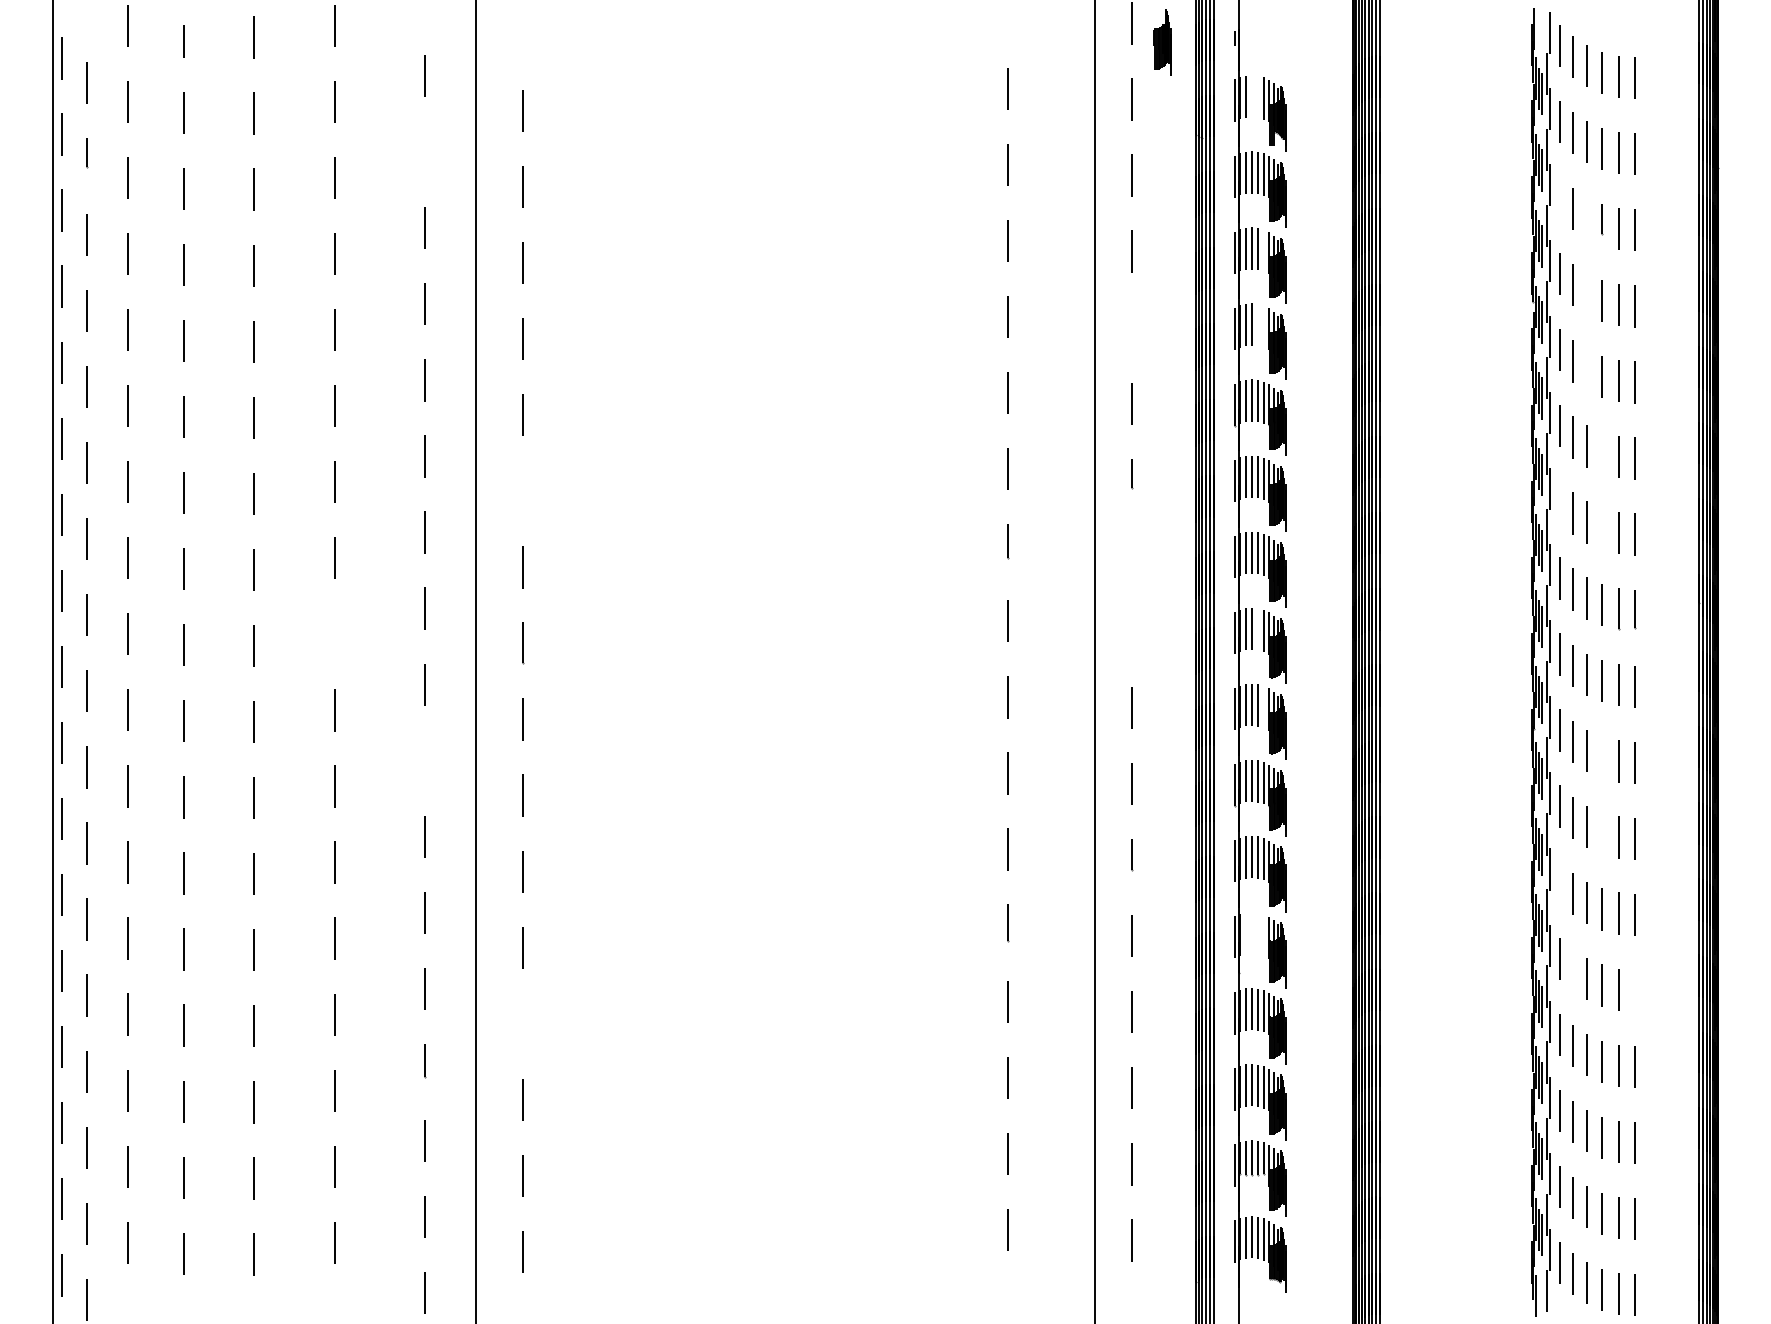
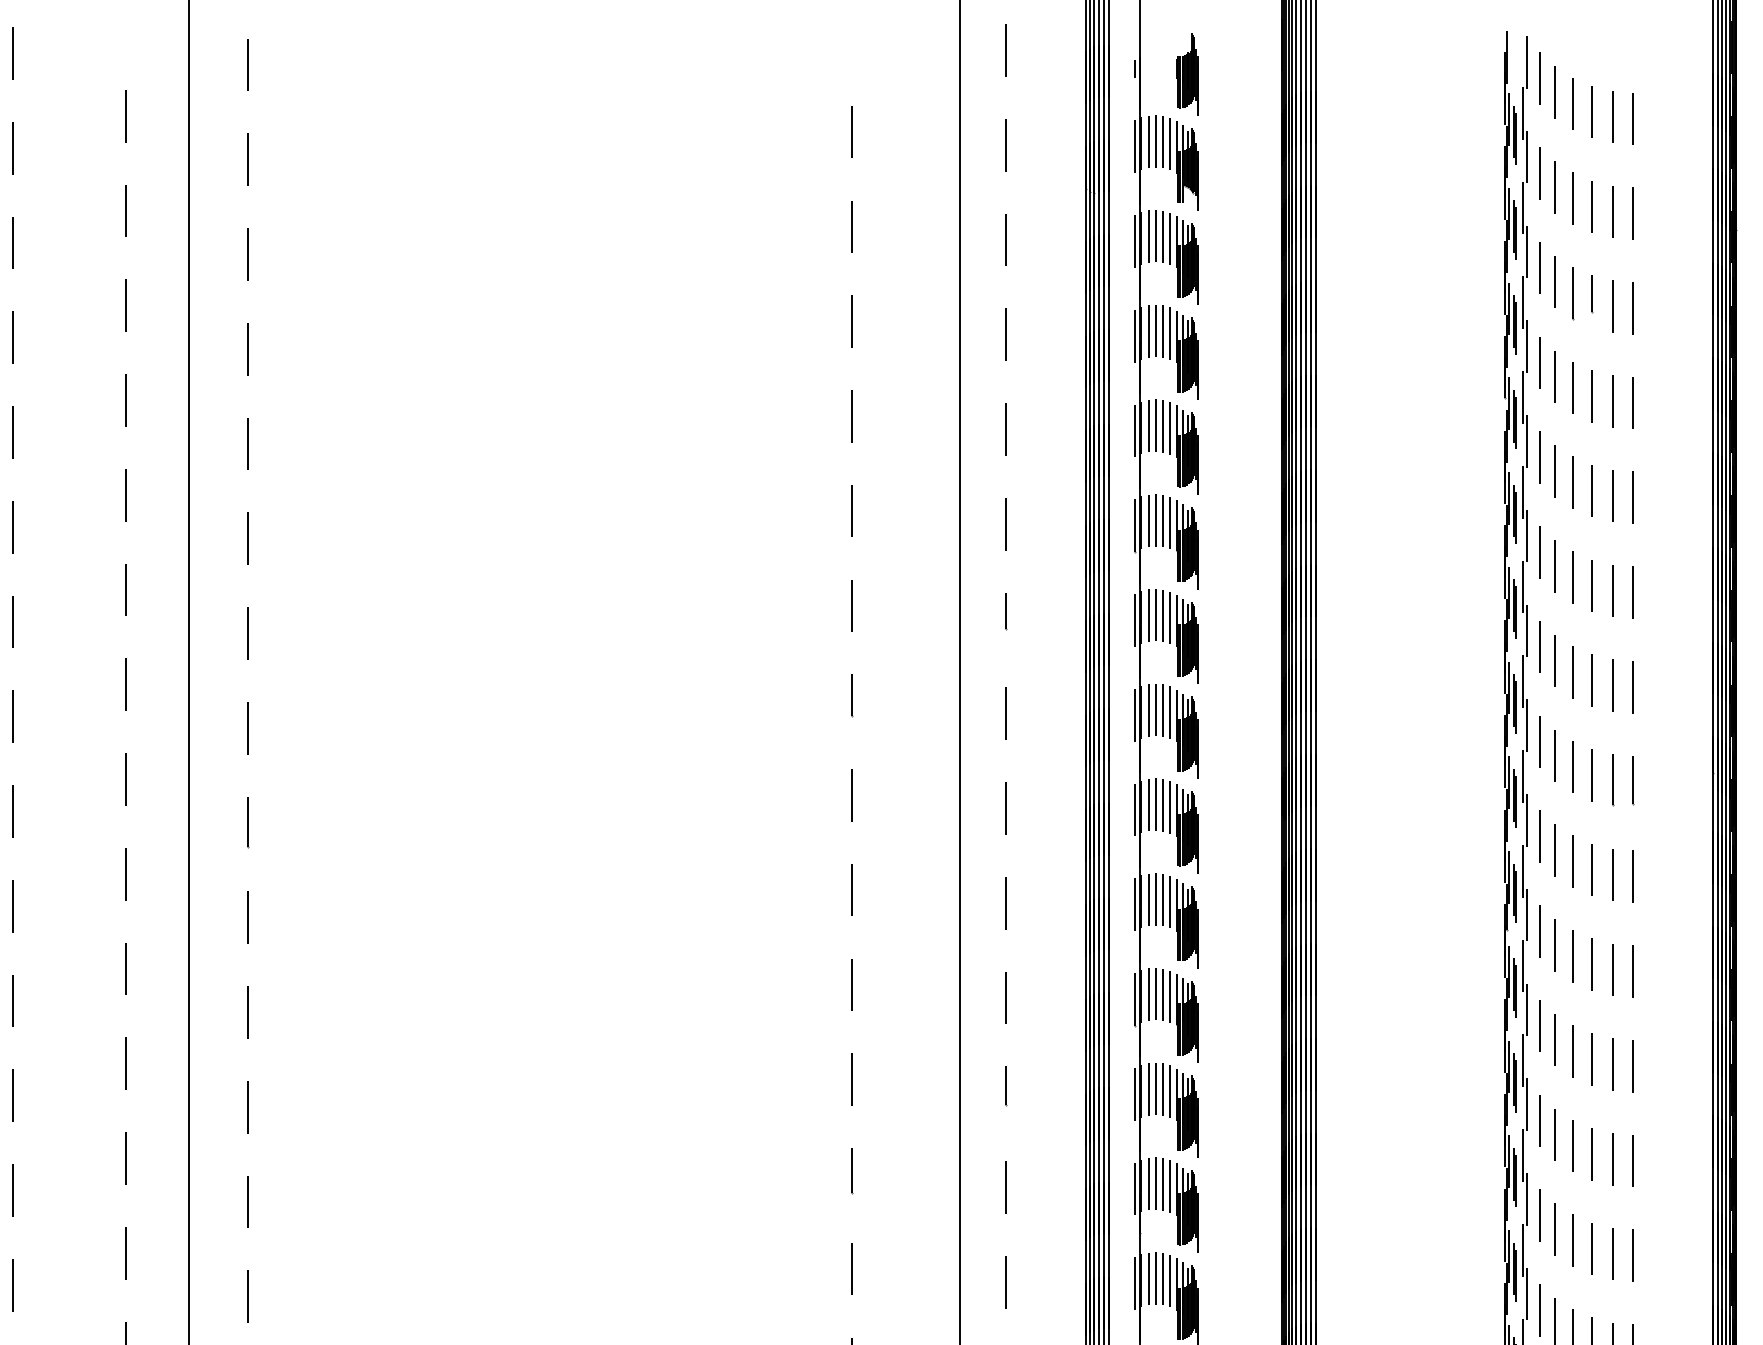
line: (522, 34) -> (247, 64), added
part: (1162, 42) -> (1187, 74), moved
line: (1252, 96) -> (1156, 141), added
line: (1257, 96) -> (1162, 141), added
line: (424, 151) -> (125, 210), added
line: (1560, 197) -> (1540, 267), added
line: (1587, 218) -> (1573, 293), added
line: (1263, 250) -> (1170, 333), added
line: (1586, 294) -> (1572, 388), added
line: (1257, 324) -> (1162, 425), added
line: (1263, 326) -> (1170, 428), added
line: (1131, 327) -> (1005, 429), added
line: (1586, 370) -> (1572, 482), added
line: (1602, 452) -> (1592, 585), added
line: (522, 491) -> (247, 633), added
line: (1559, 501) -> (1538, 646), added
line: (1602, 529) -> (1592, 680), added
line: (1131, 555) -> (1005, 713), added
line: (1257, 629) -> (1162, 805), added
line: (1131, 631) -> (1005, 808), added
line: (334, 633) -> (12, 810), added
line: (1263, 706) -> (1170, 901), added
line: (1602, 757) -> (1592, 964), added
line: (425, 760) -> (126, 968), added
line: (1602, 833) -> (1592, 1059), added
line: (1560, 882) -> (1540, 1120), added
line: (1252, 932) -> (1156, 1182), added
line: (1246, 933) -> (1148, 1184), added
line: (1257, 933) -> (1162, 1184), added
line: (1263, 935) -> (1170, 1186), added
line: (1572, 969) -> (1555, 1229), added
line: (1634, 990) -> (1632, 1255), added
line: (522, 1023) -> (247, 1296), added

